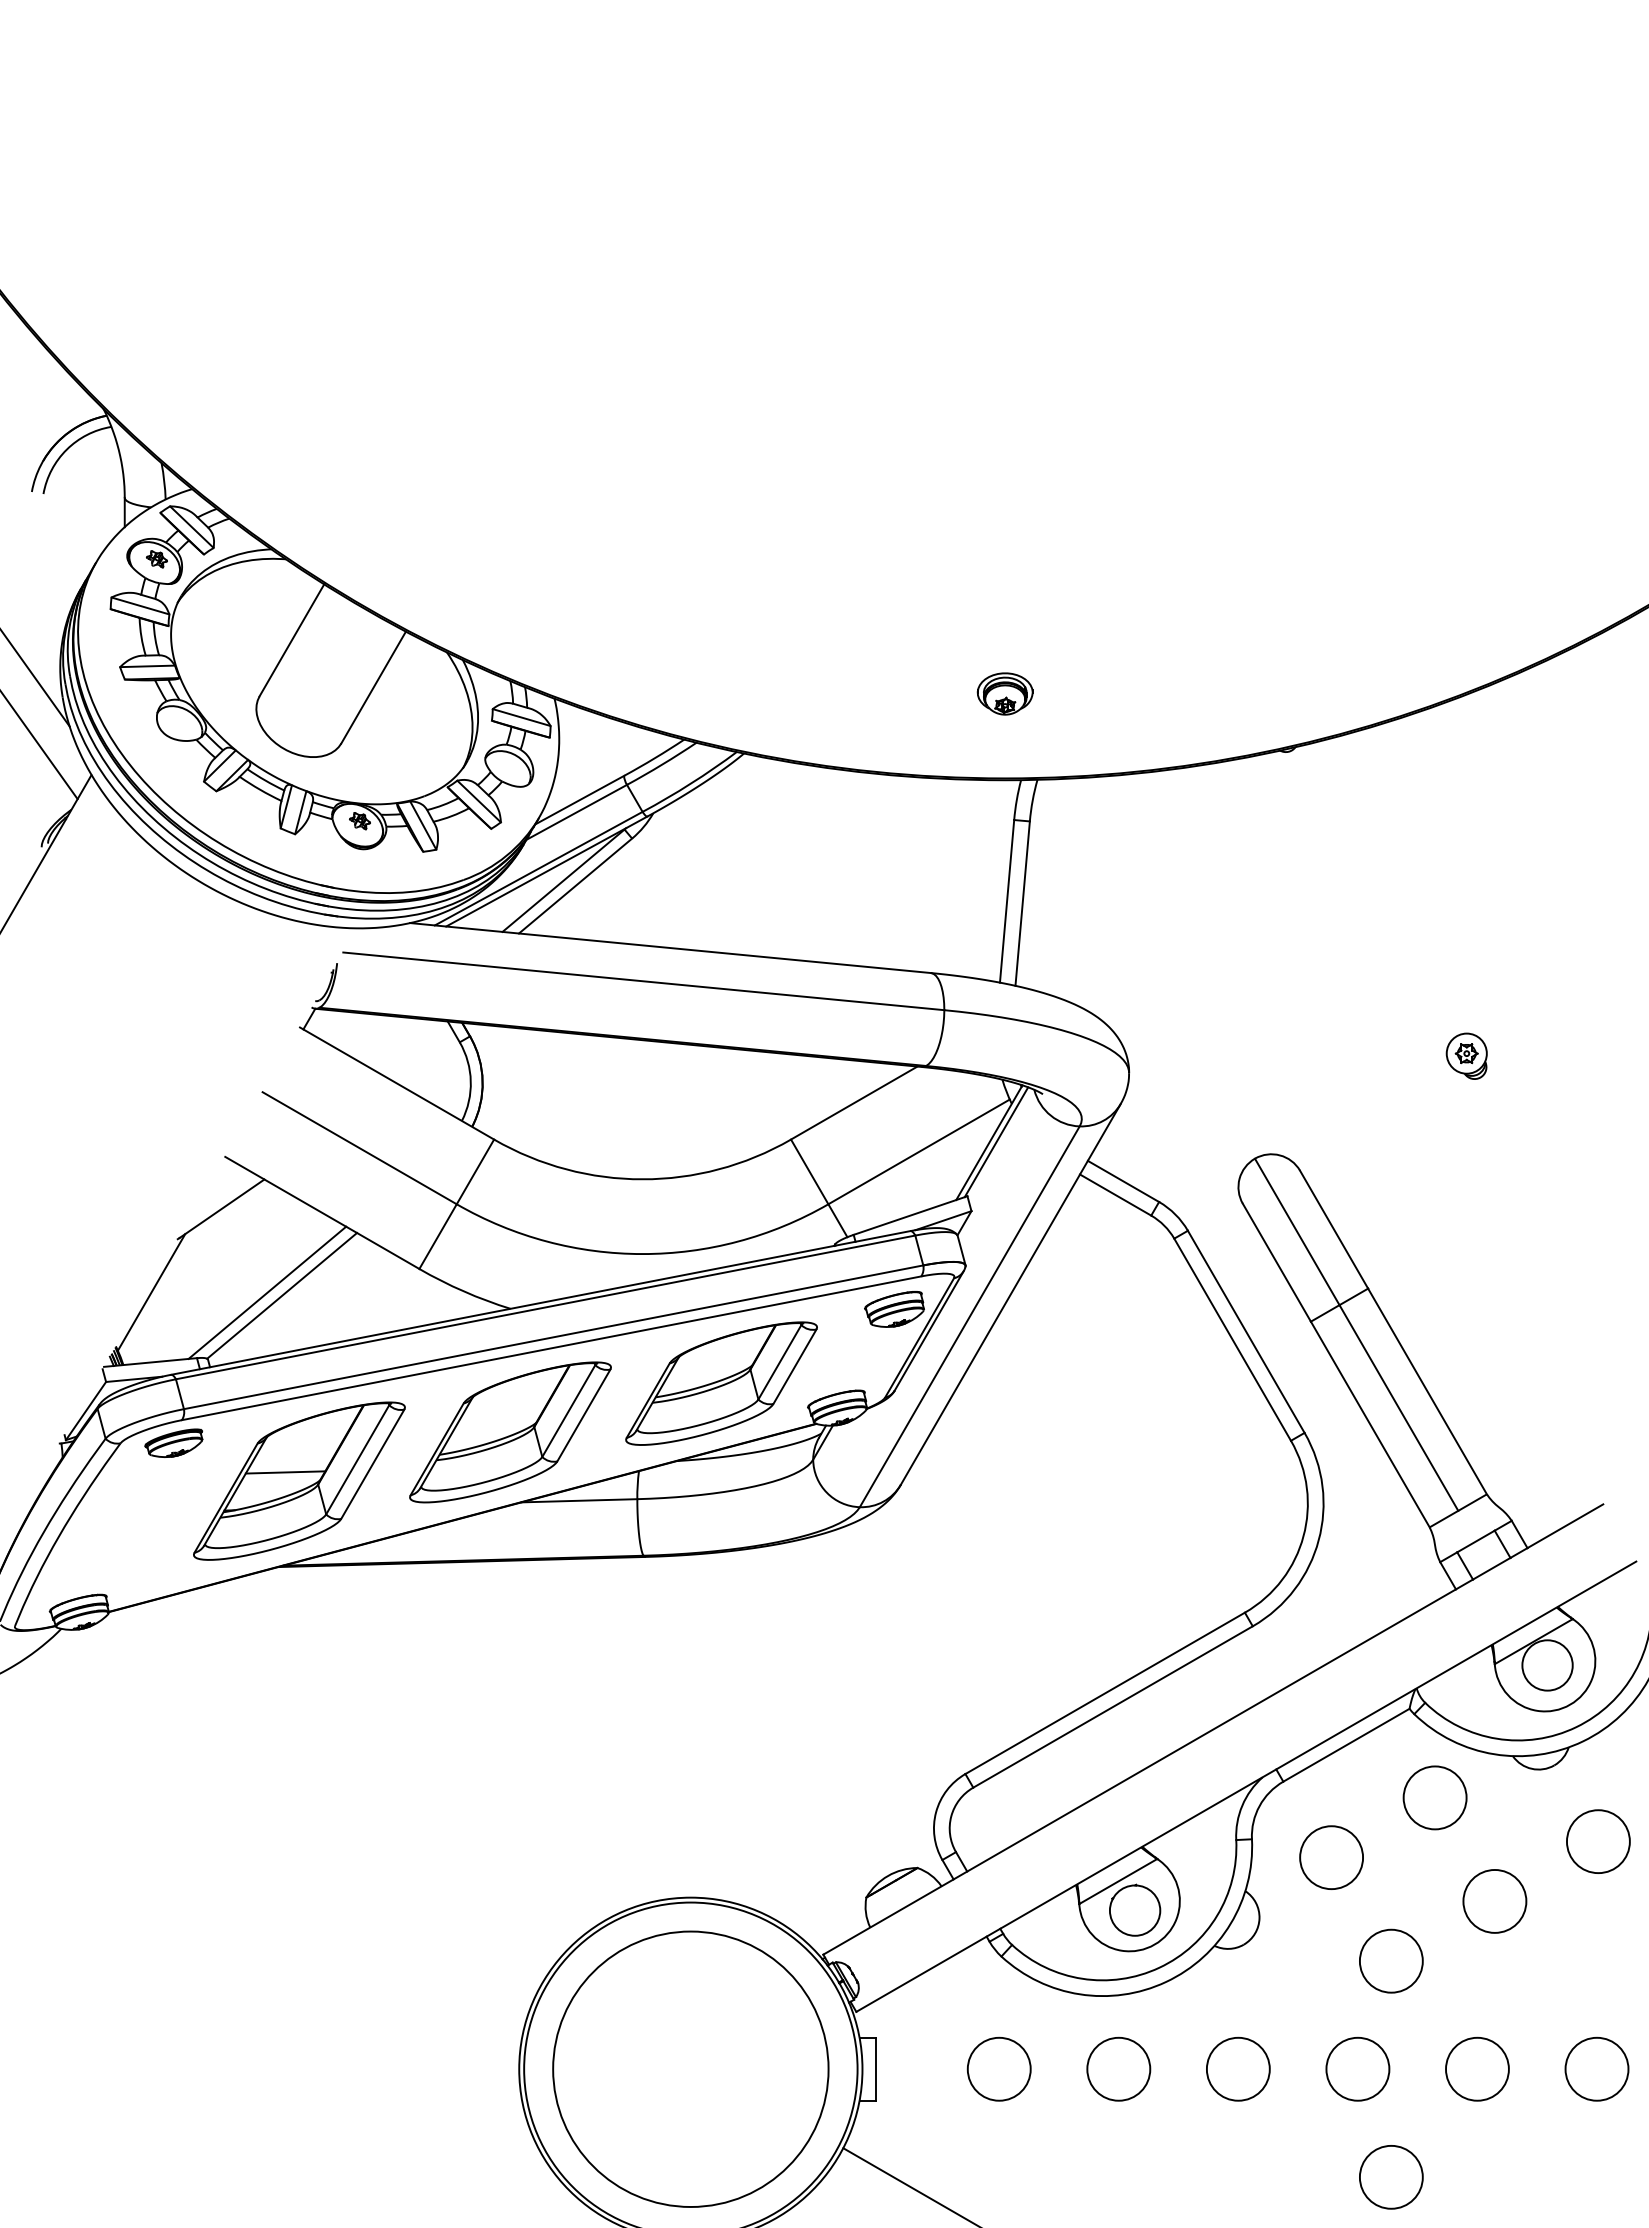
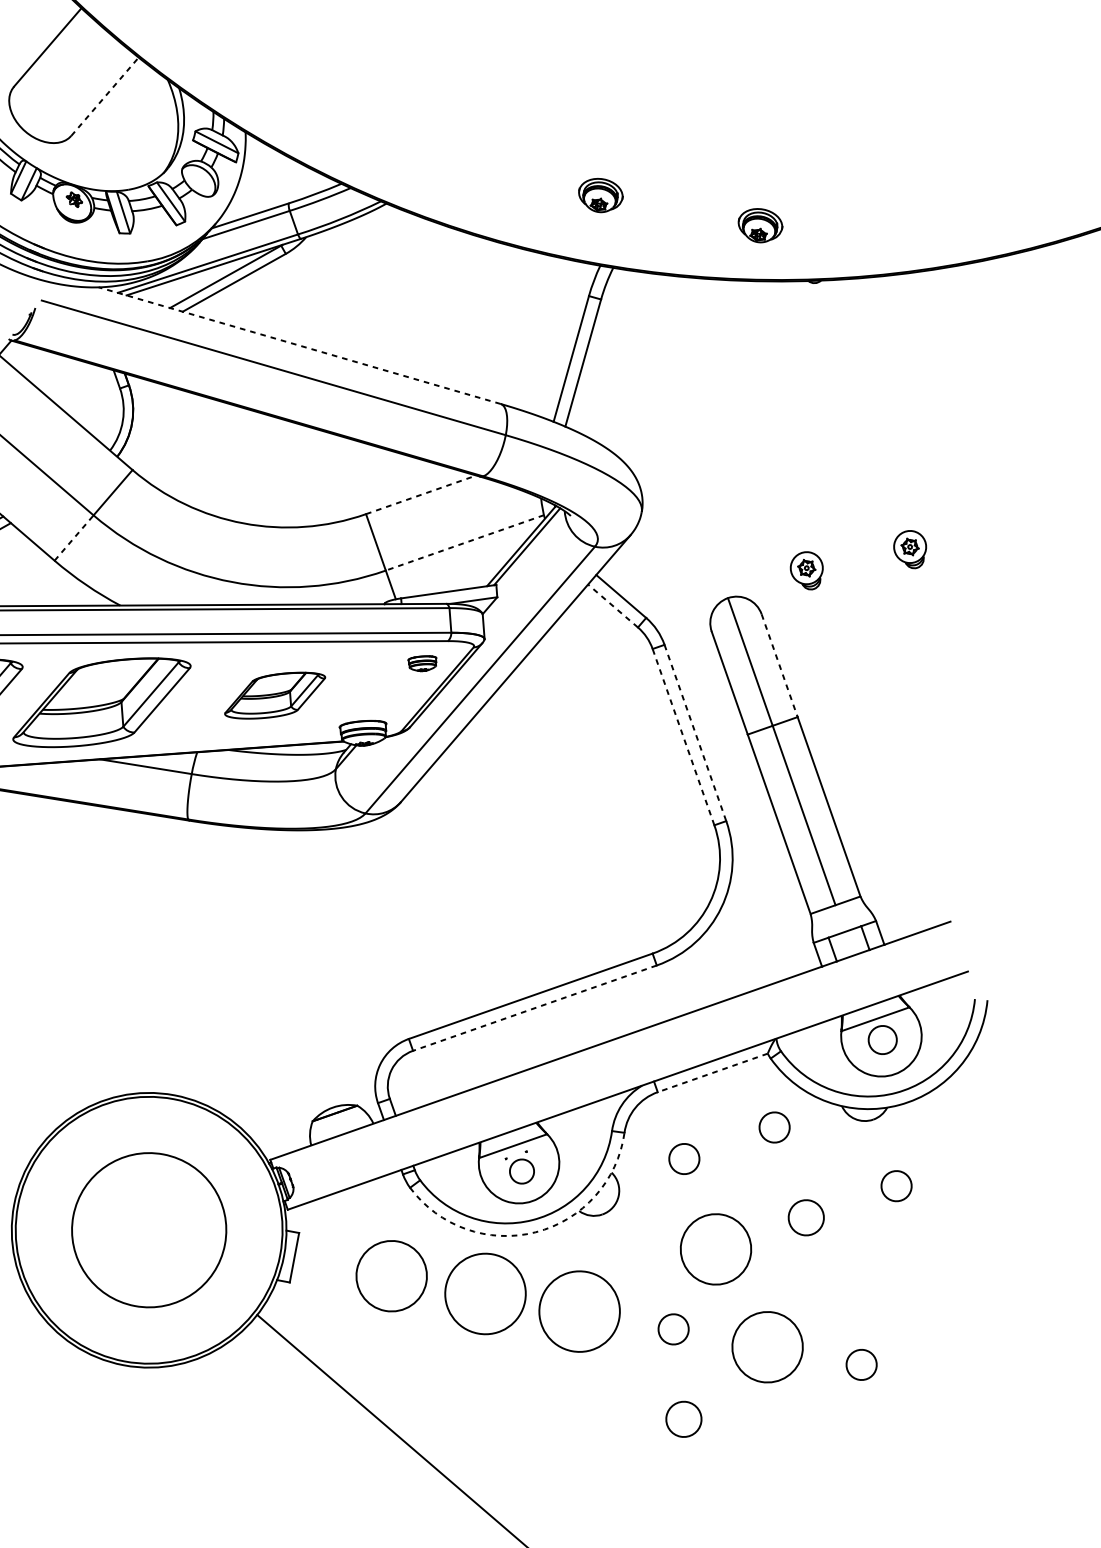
line: (373, 687) -> (104, 96), solid -> dashed
part: (1207, 693) -> (759, 225), added
line: (670, 948) -> (299, 346), solid -> dashed
line: (854, 1103) -> (421, 495), solid -> dashed
part: (1344, 1105) -> (806, 569), added
line: (919, 1151) -> (465, 542), solid -> dashed
line: (1115, 1194) -> (613, 605), solid -> dashed
line: (1334, 1230) -> (779, 666), solid -> dashed
line: (438, 1236) -> (74, 538), solid -> dashed
part: (894, 1309) -> (422, 663), size x0.6
line: (1246, 1331) -> (695, 732), solid -> dashed
line: (1232, 1339) -> (683, 736), solid -> dashed
part: (721, 1383) -> (275, 695), size x0.6
circle: (1547, 1665) -> (882, 1040), size x0.7
line: (1112, 1707) -> (534, 1008), solid -> dashed
line: (1346, 1745) -> (712, 1073), solid -> dashed
circle: (1434, 1797) -> (774, 1127), size x0.6
circle: (1597, 1841) -> (895, 1185), size x0.6
circle: (1331, 1857) -> (684, 1158), size x0.6
circle: (1494, 1901) -> (805, 1217), size x0.7
circle: (1134, 1910) -> (521, 1171), size x0.6
circle: (1390, 1960) -> (715, 1248), size x1.4
arc: (1166, 1982) -> (536, 1232), solid -> dashed
circle: (690, 2068) -> (148, 1229), size x0.7
circle: (998, 2068) -> (391, 1275), size x1.4
circle: (1118, 2068) -> (485, 1293), size x1.6
circle: (1237, 2068) -> (579, 1310), size x1.6
circle: (1357, 2068) -> (673, 1328), size x0.6
circle: (1477, 2068) -> (767, 1346), size x1.4
circle: (1596, 2068) -> (861, 1364), size x0.6
circle: (1391, 2177) -> (683, 1419), size x0.7

